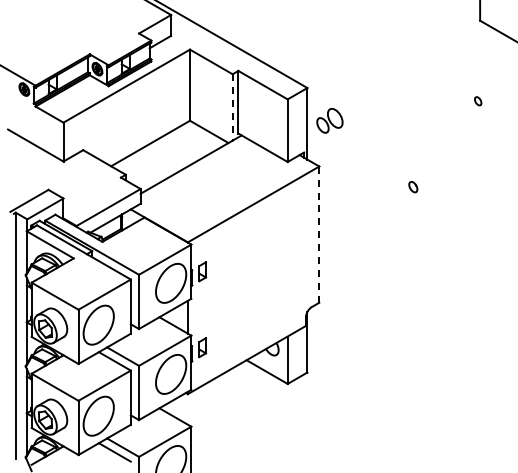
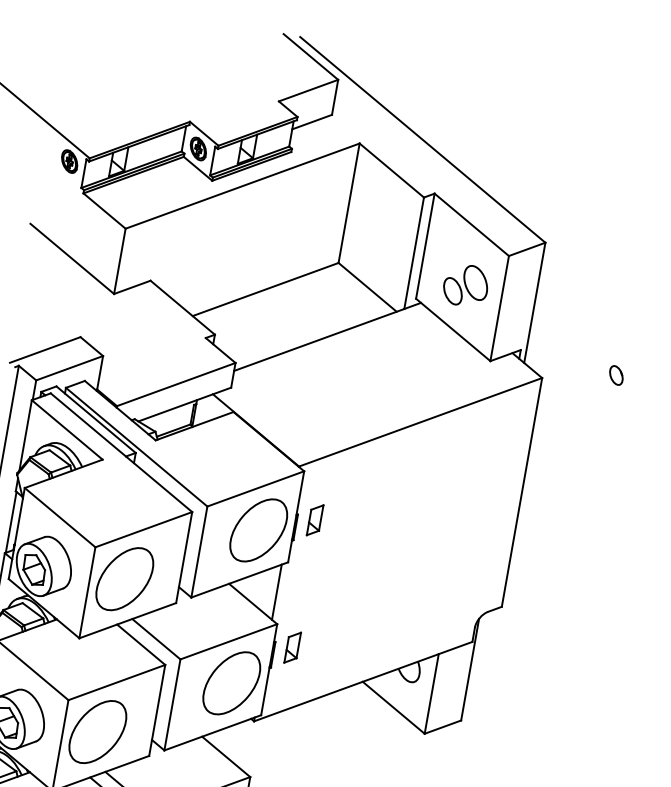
line: (232, 107) -> (413, 253), dashed -> solid
part: (329, 120) -> (465, 284), moved
part: (361, 157) -> (615, 375), added
line: (319, 234) -> (522, 492), dashed -> solid

